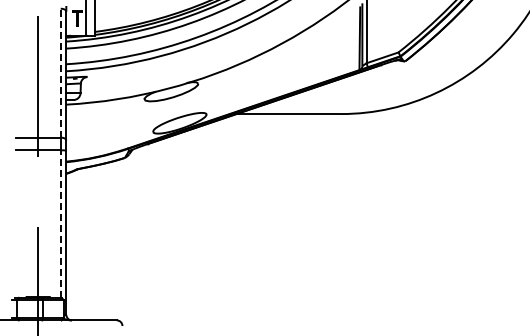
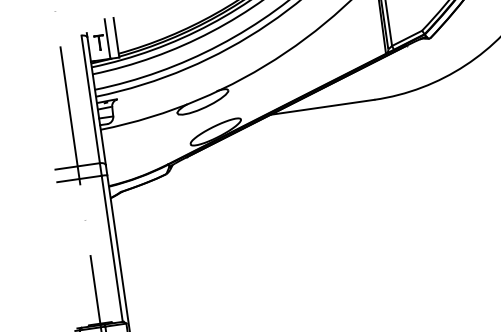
line: (60, 72) -> (90, 98), dashed -> solid
line: (60, 224) -> (112, 249), dashed -> solid

